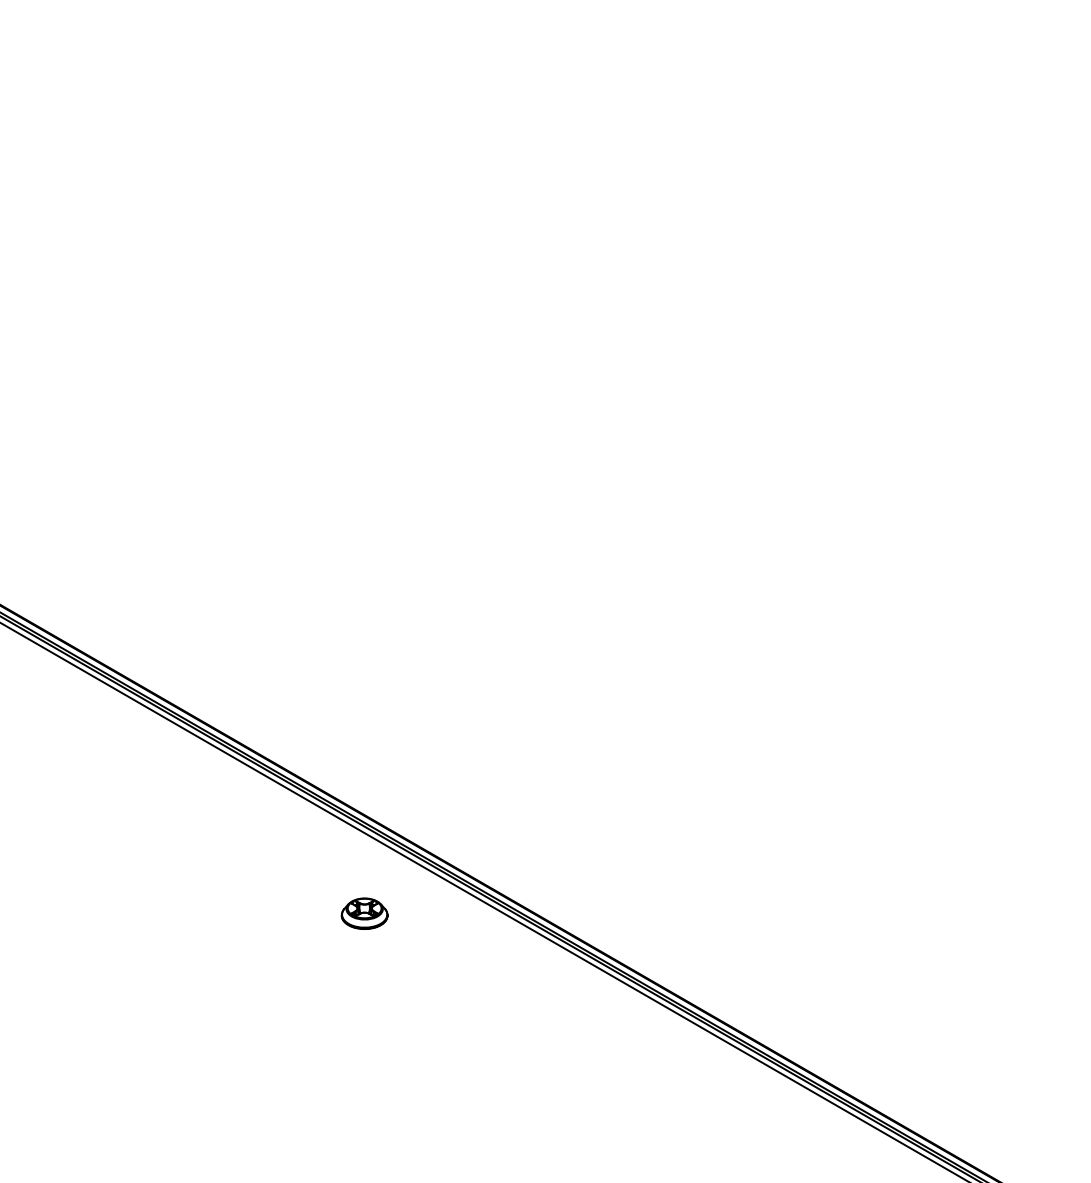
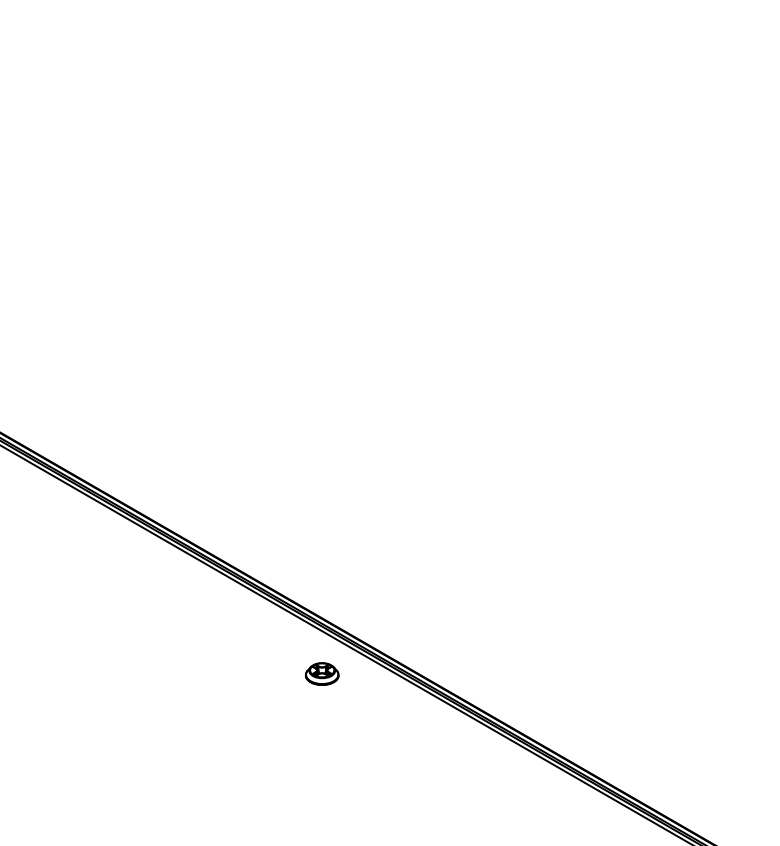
part: (364, 913) -> (322, 673), moved

